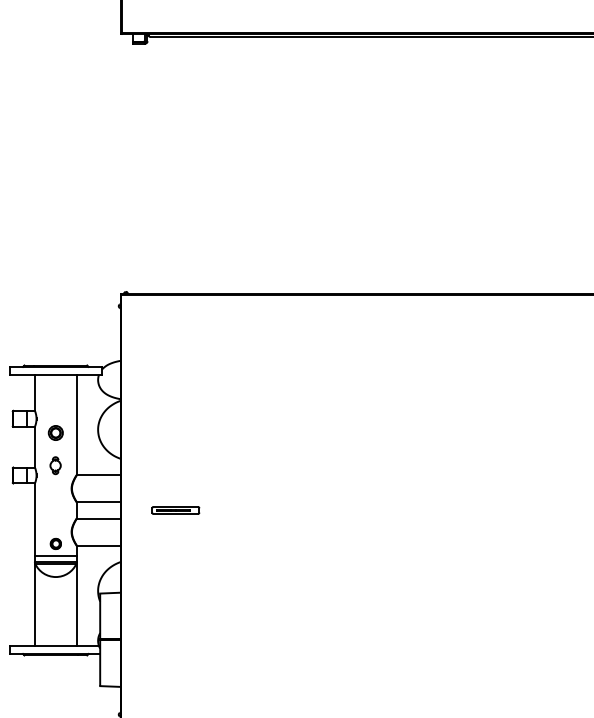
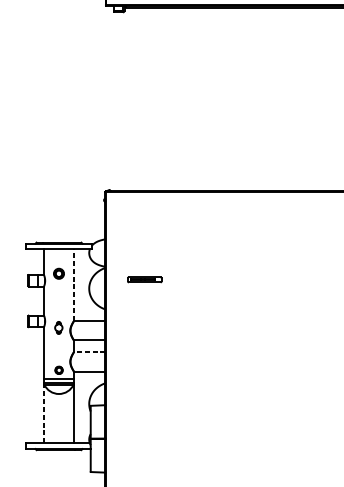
line: (76, 424) -> (73, 284), solid -> dashed
part: (55, 432) -> (58, 273), moved
part: (55, 465) -> (58, 327), moved
part: (175, 510) -> (144, 279), moved
line: (98, 518) -> (89, 352), solid -> dashed
line: (34, 604) -> (43, 413), solid -> dashed

